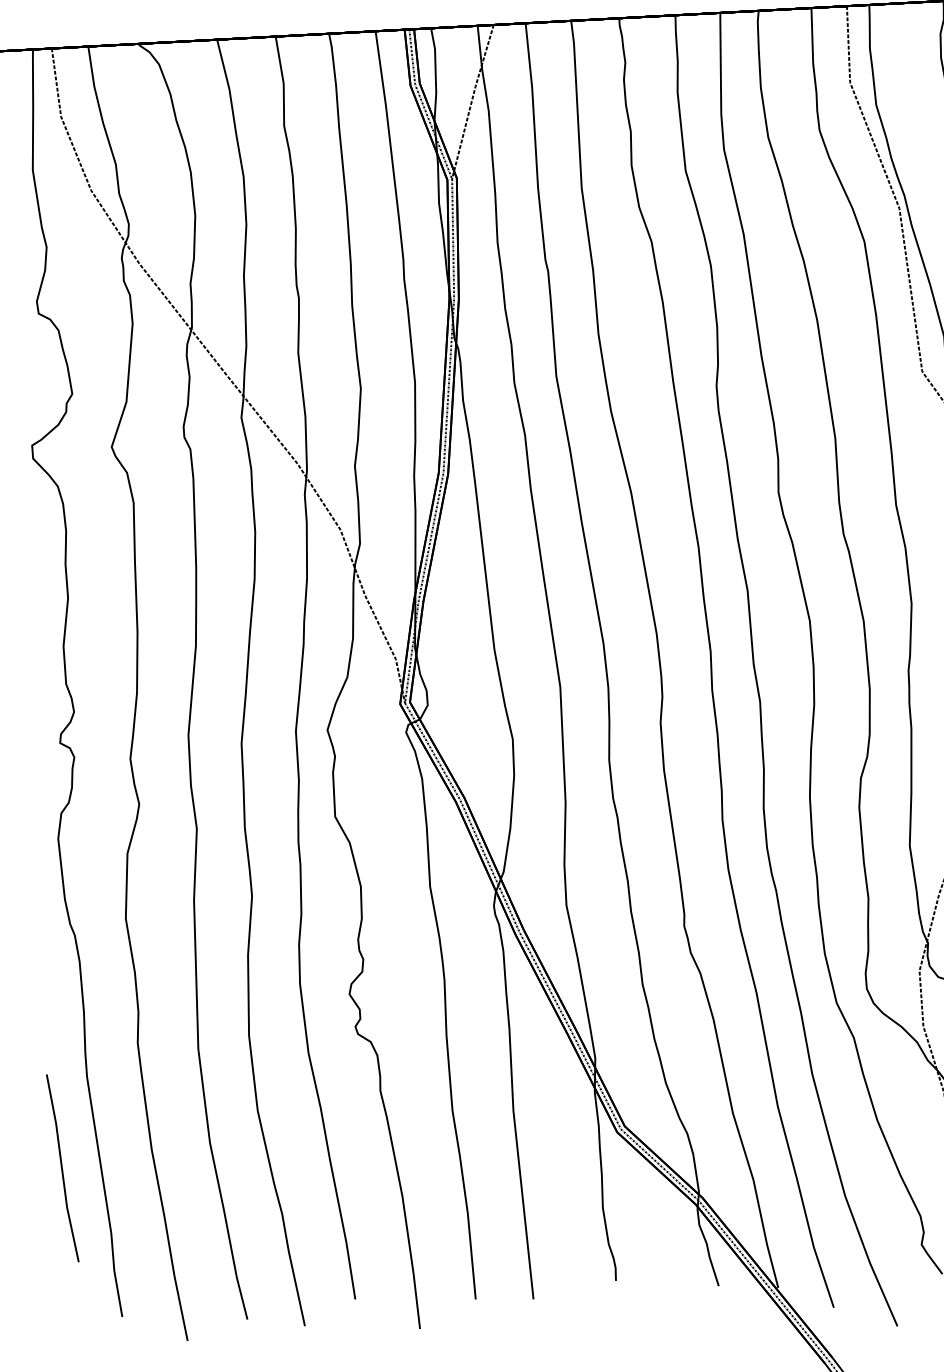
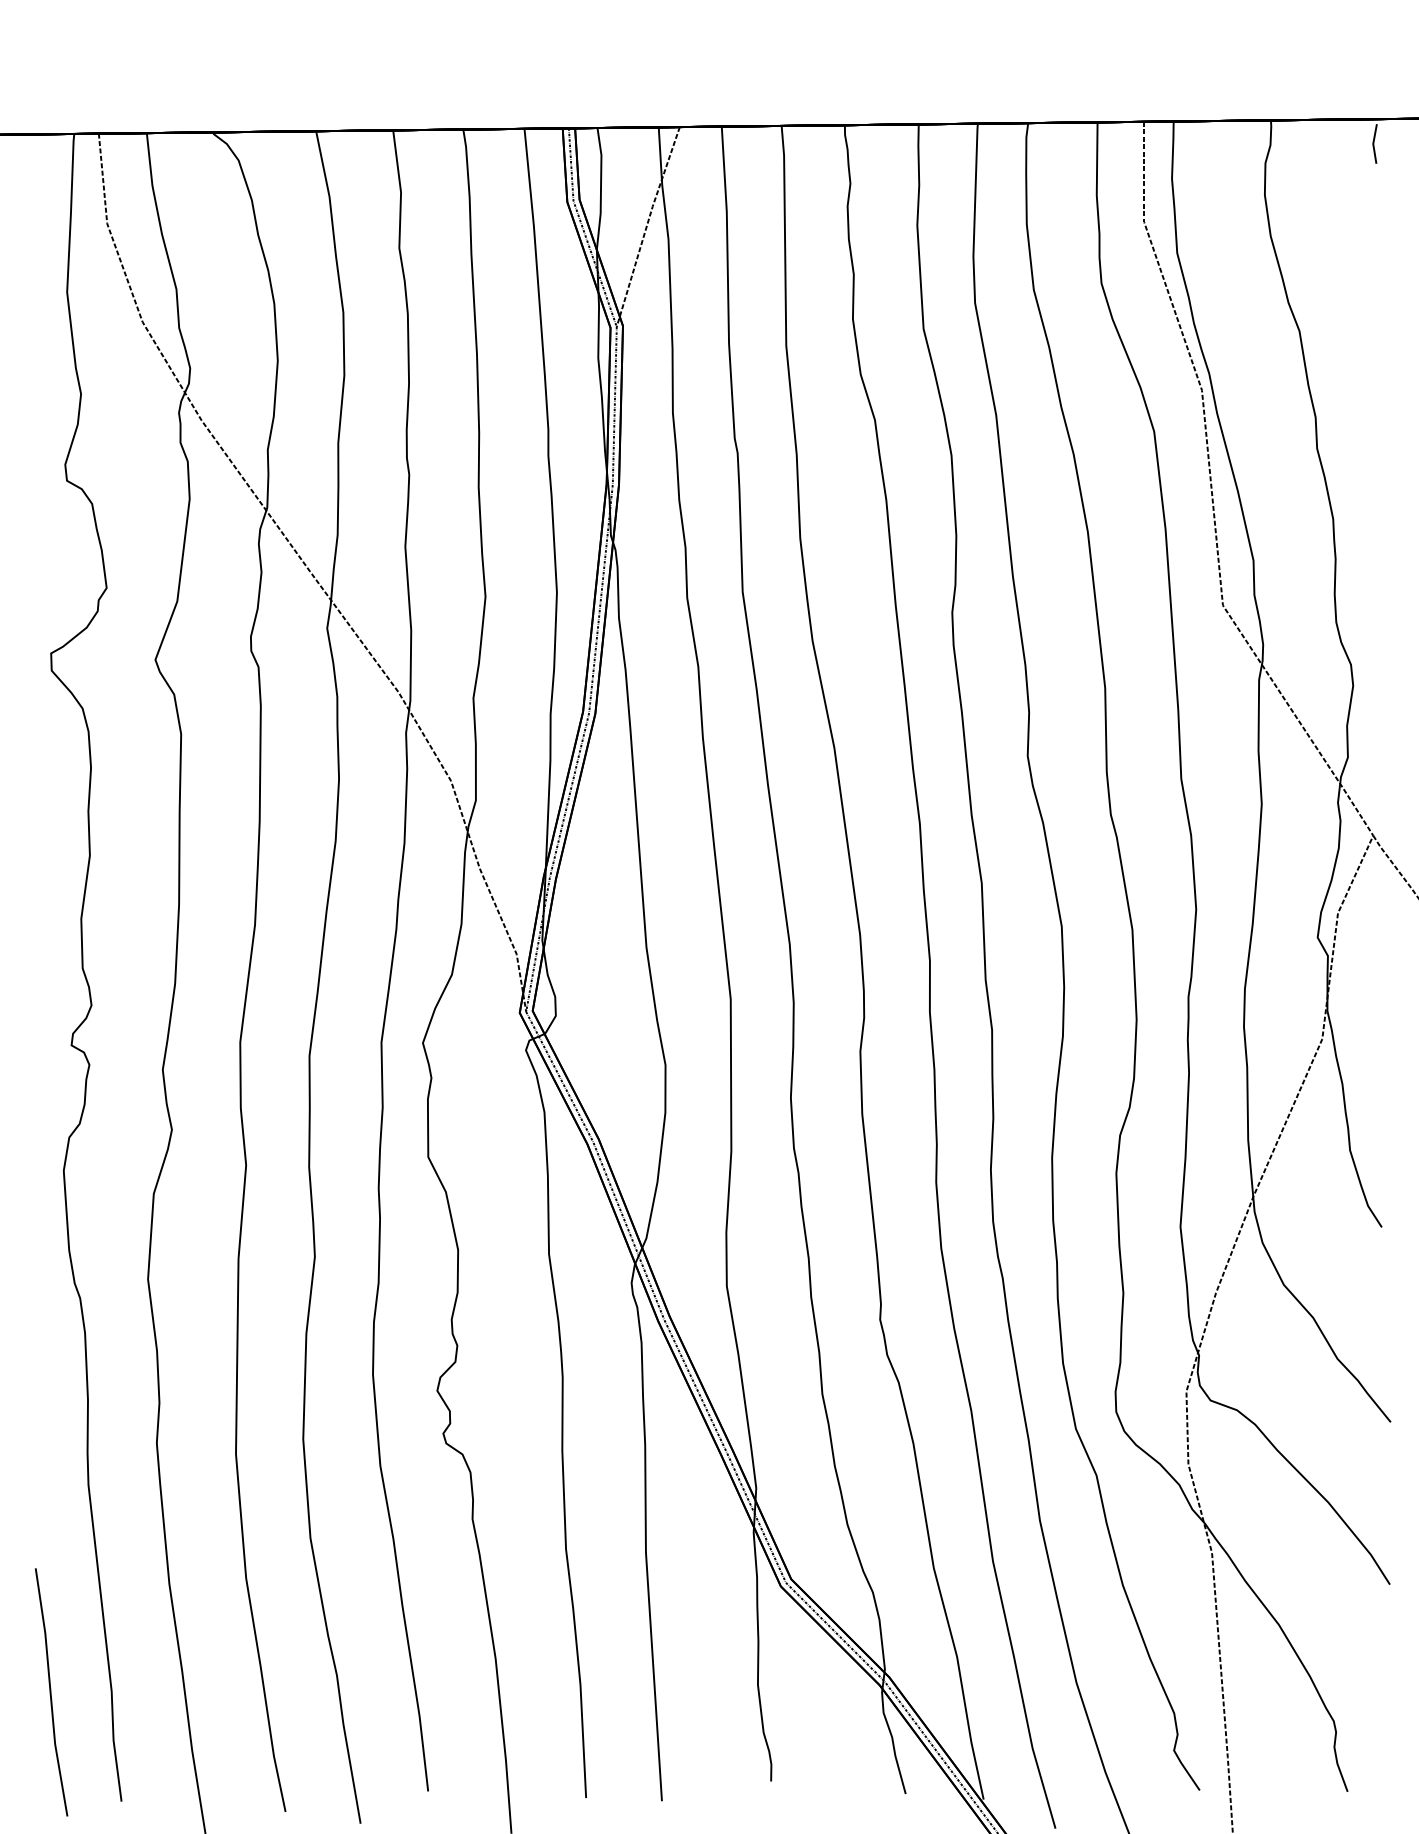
line: (62, 1168) -> (51, 1692), moved

